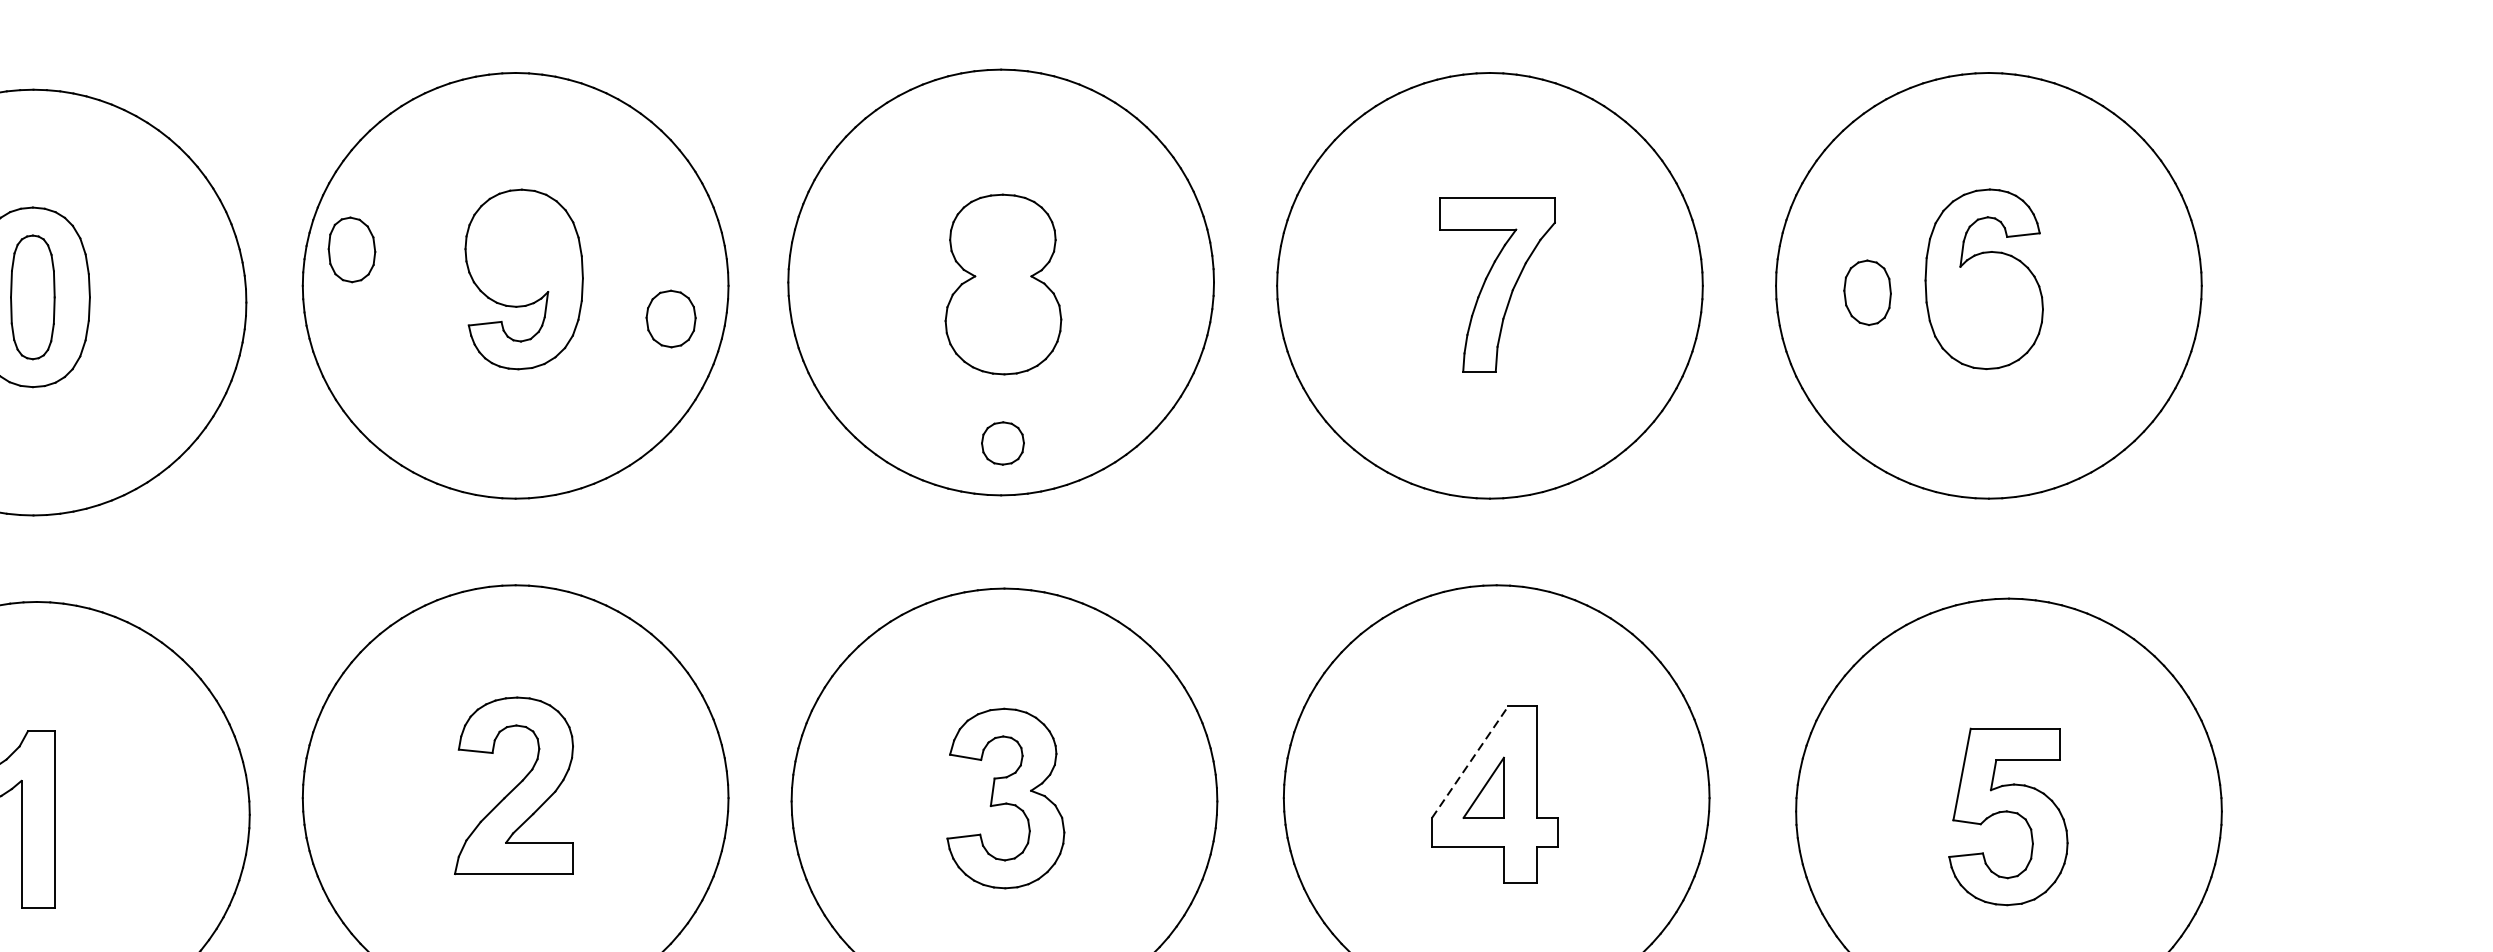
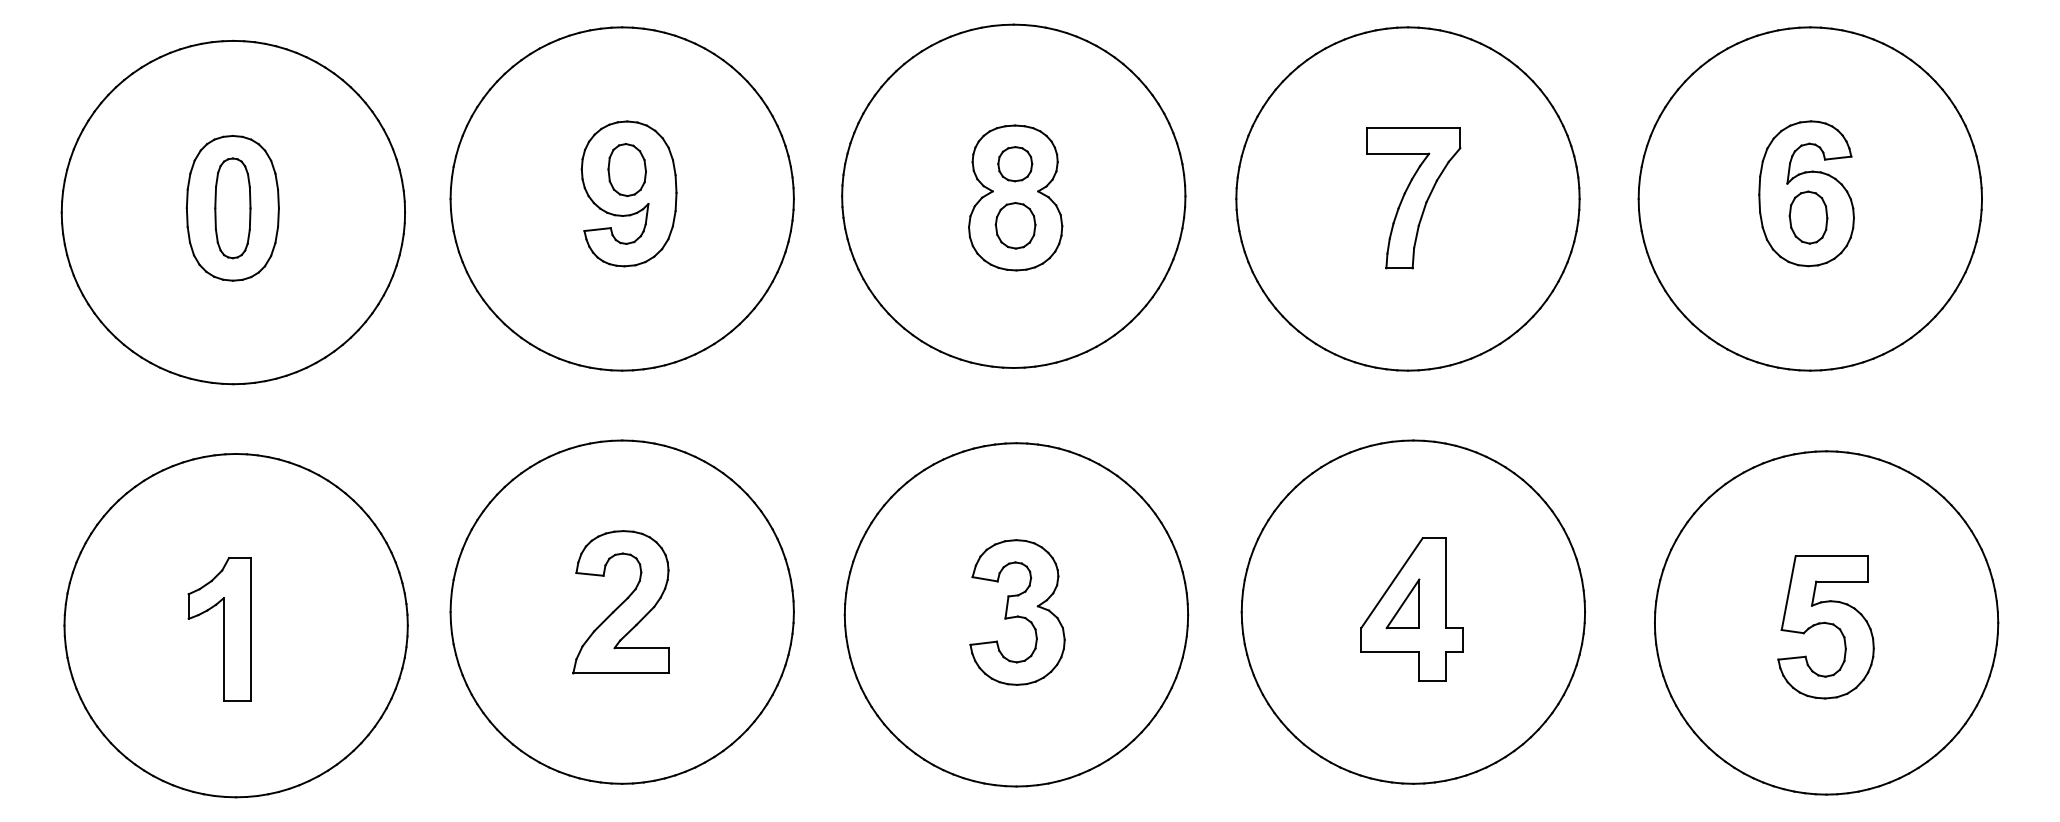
part: (351, 250) -> (626, 170), moved
part: (1867, 292) -> (1808, 217), moved
part: (670, 318) -> (1015, 225), moved
part: (1003, 443) -> (1015, 164), moved
line: (1469, 762) -> (1391, 583), dashed -> solid

